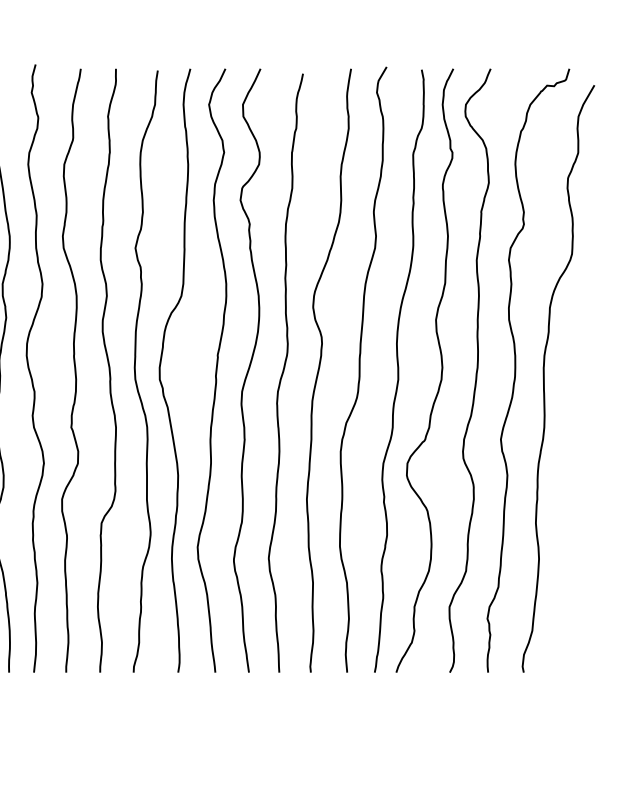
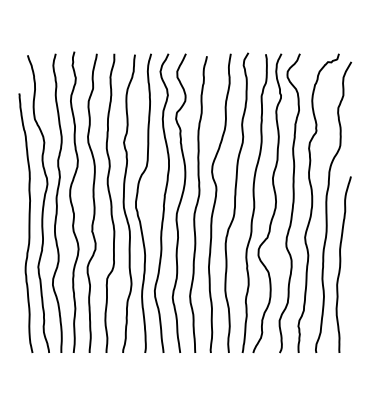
curve: (574, 494) -> (341, 264), added

